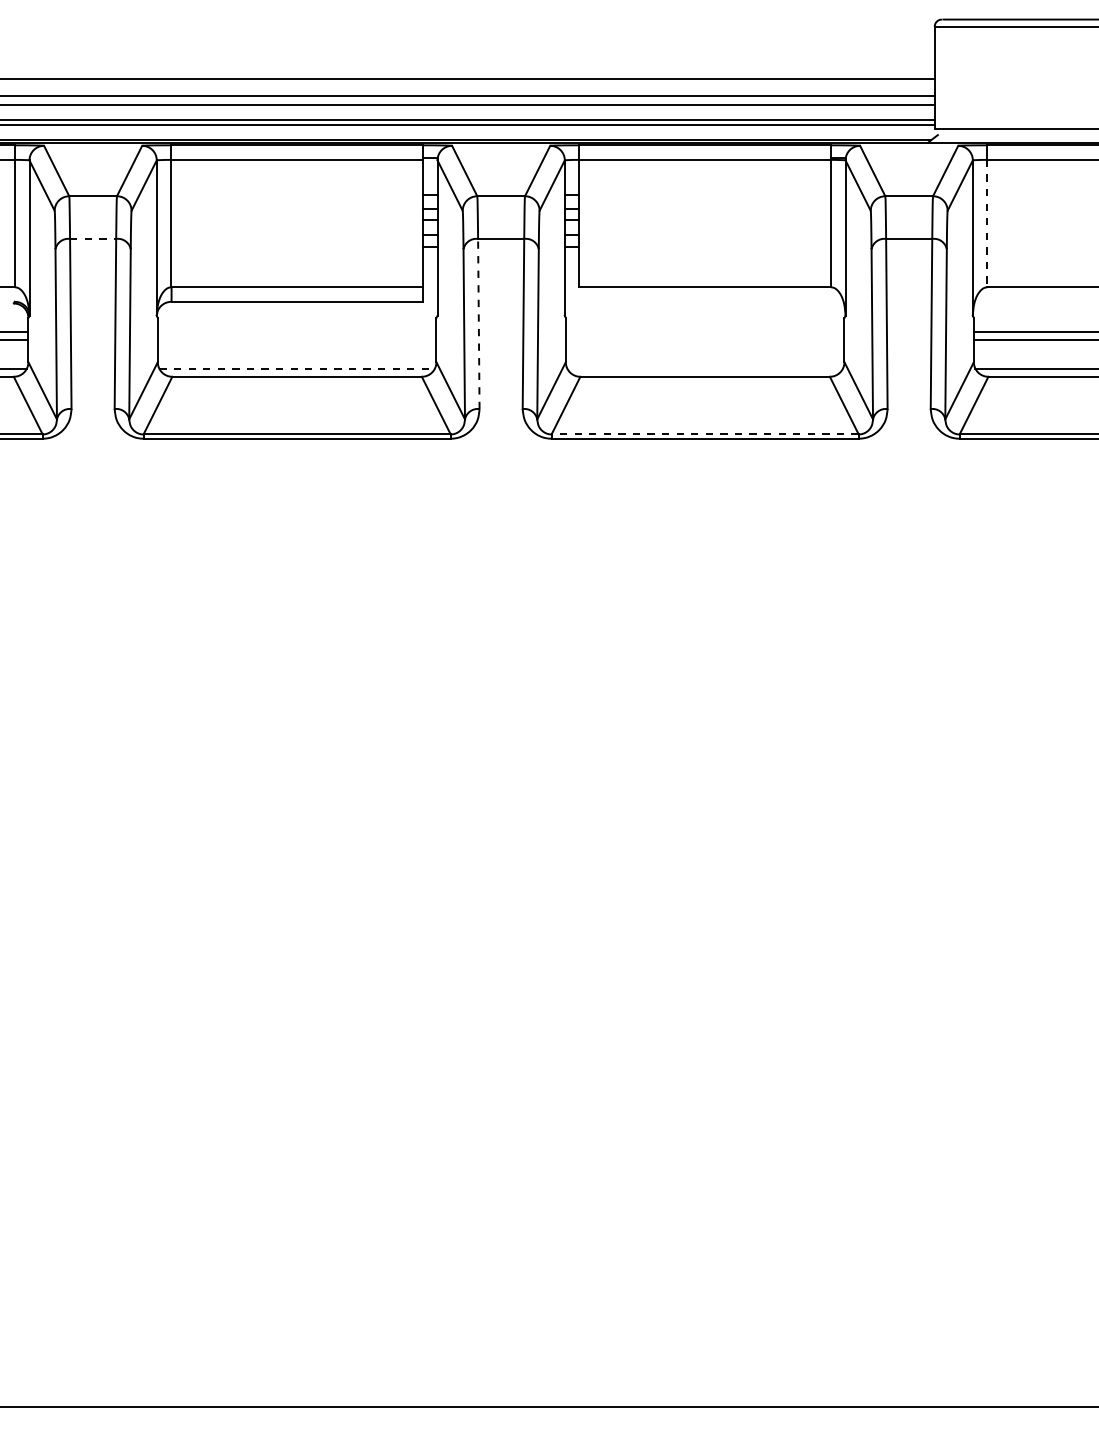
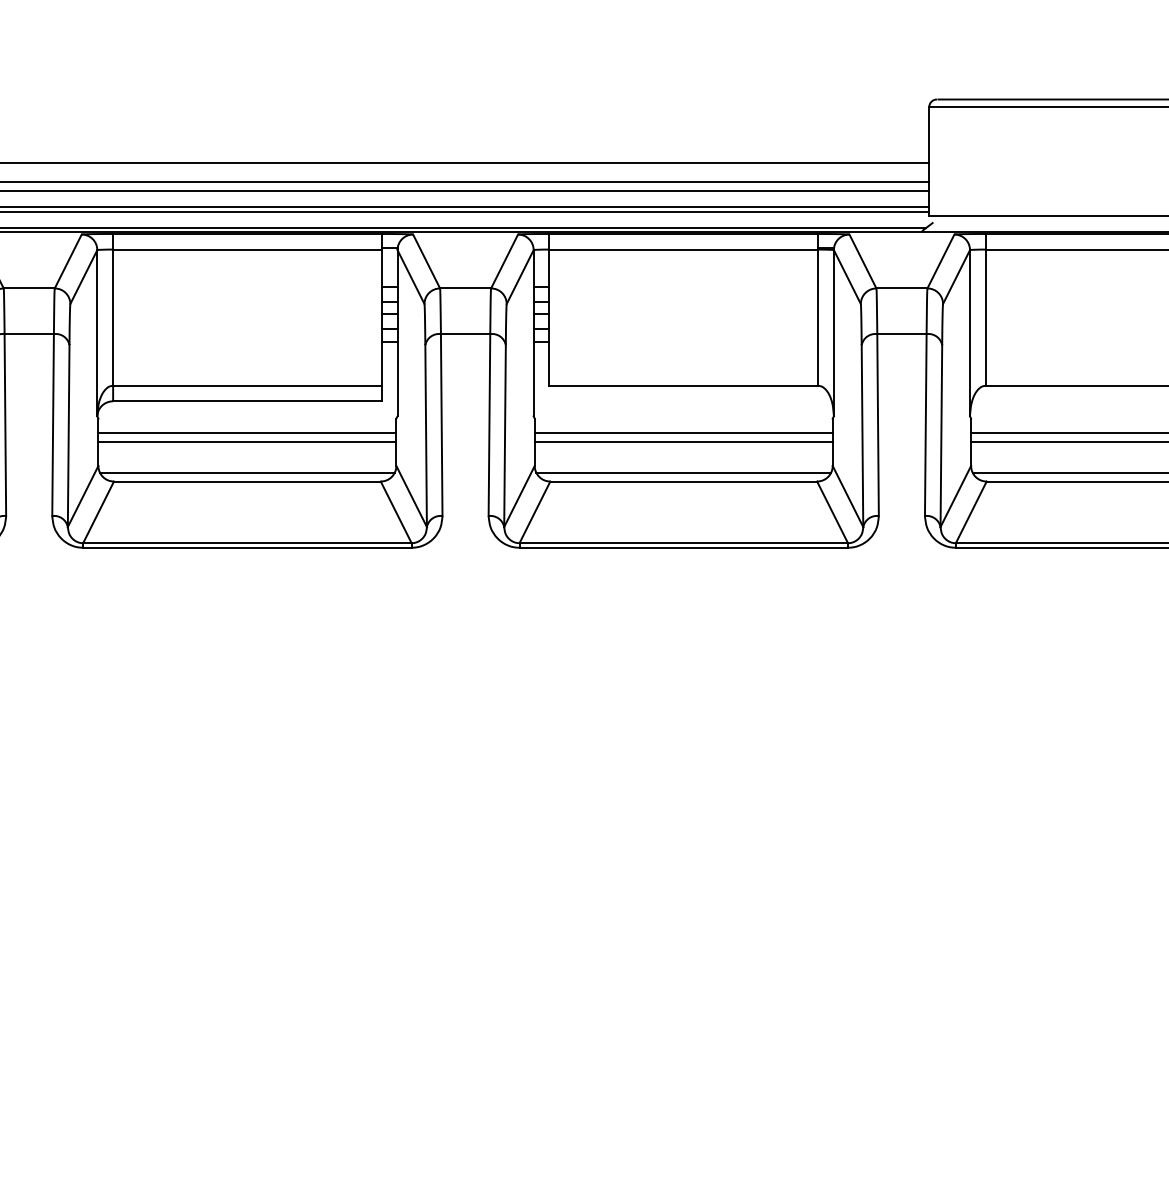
line: (987, 223) -> (985, 317), dashed -> solid
line: (93, 238) -> (29, 333), dashed -> solid
line: (478, 323) -> (441, 424), dashed -> solid
line: (296, 331) -> (246, 433), added
line: (704, 331) -> (683, 433), added
line: (296, 339) -> (246, 441), added
line: (704, 339) -> (683, 441), added
line: (297, 368) -> (247, 472), dashed -> solid
line: (704, 368) -> (683, 472), added
line: (705, 434) -> (684, 543), dashed -> solid

